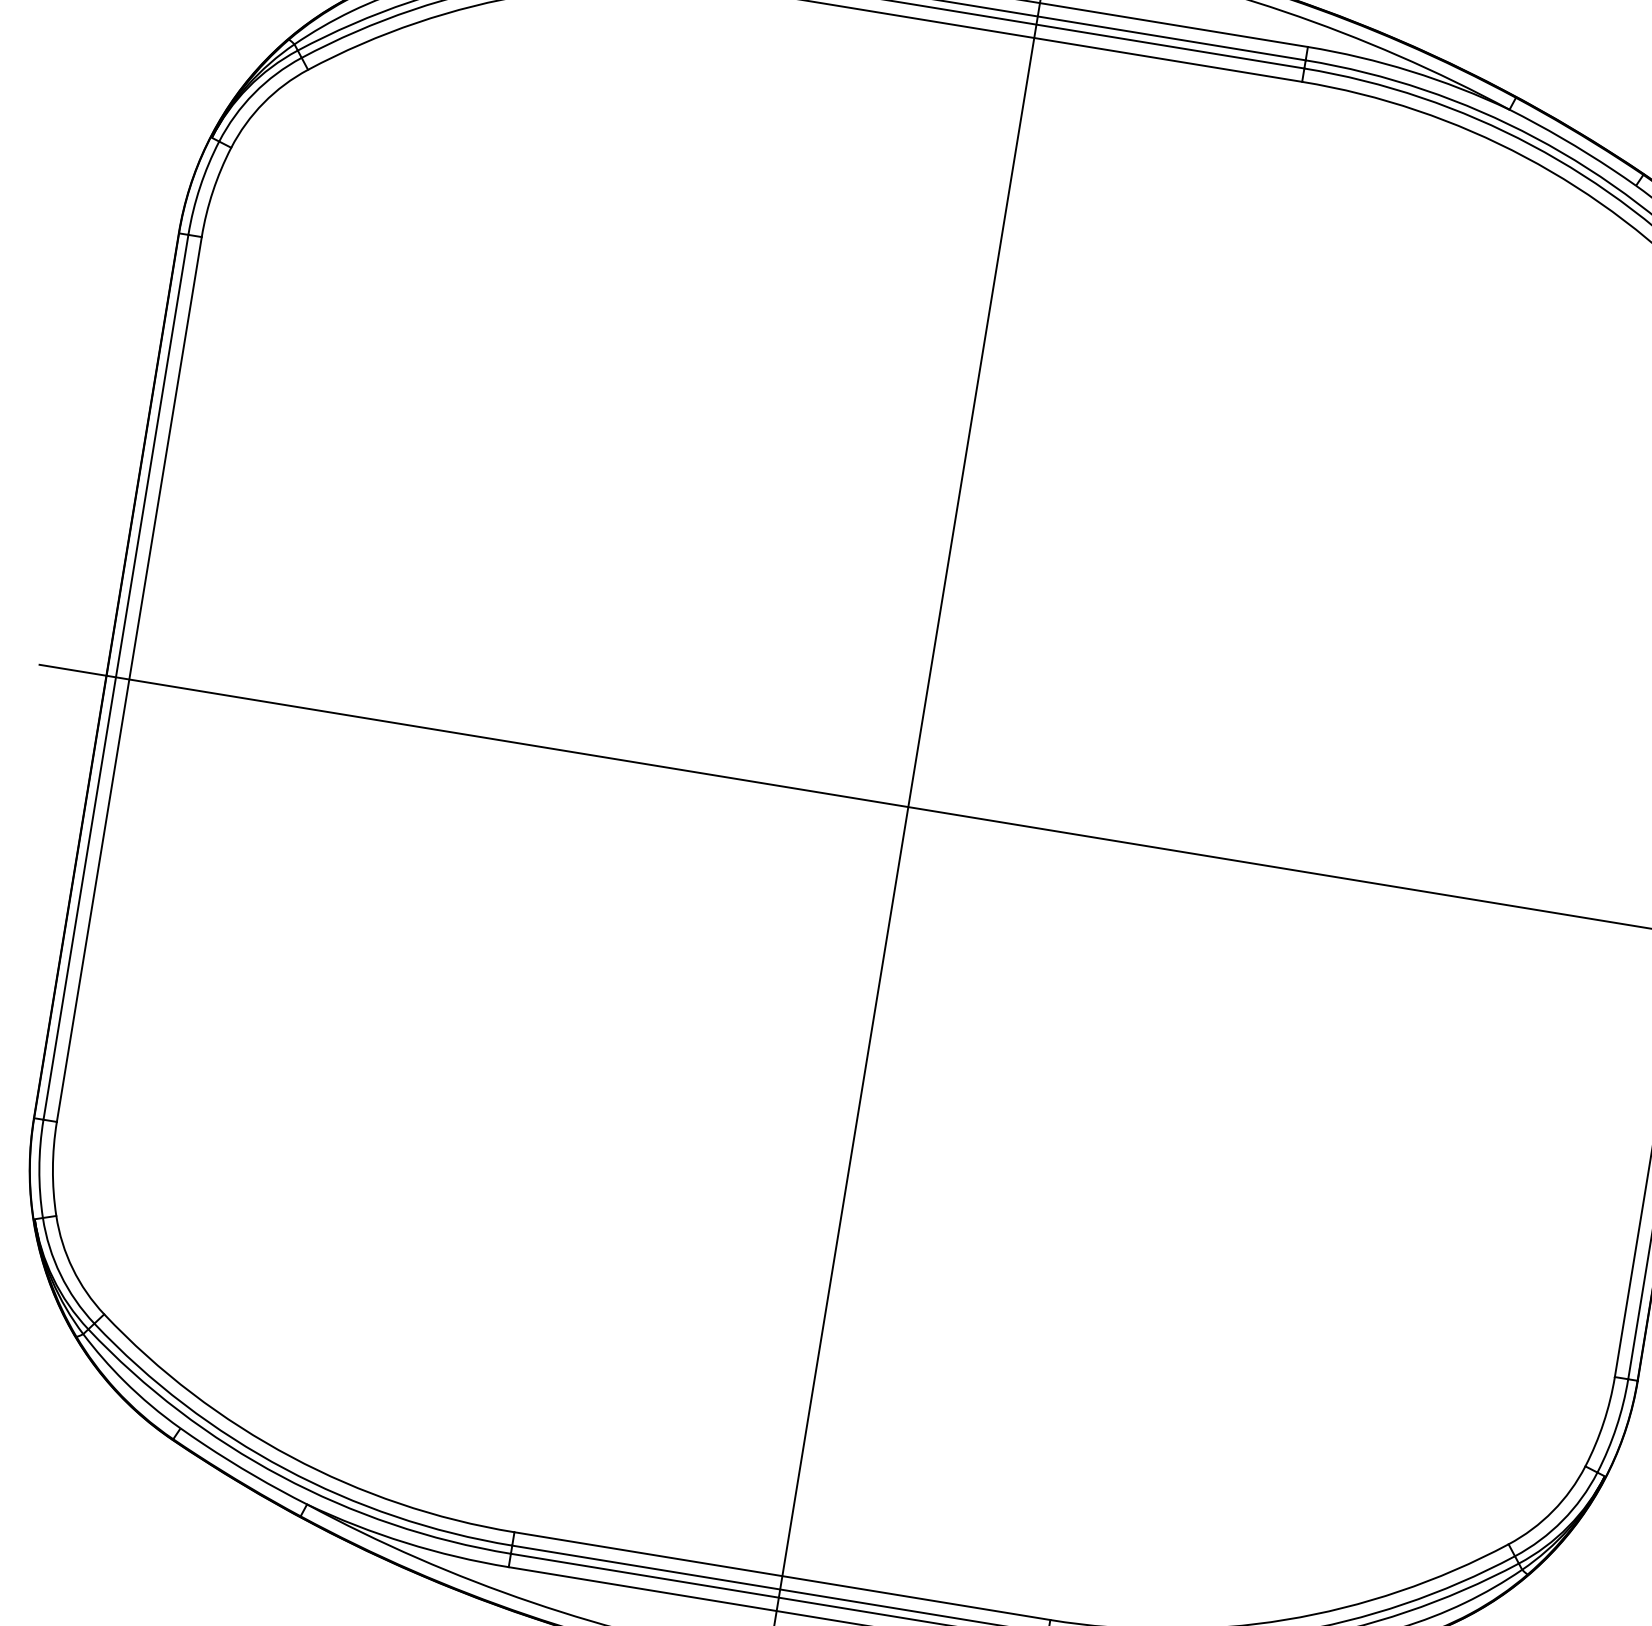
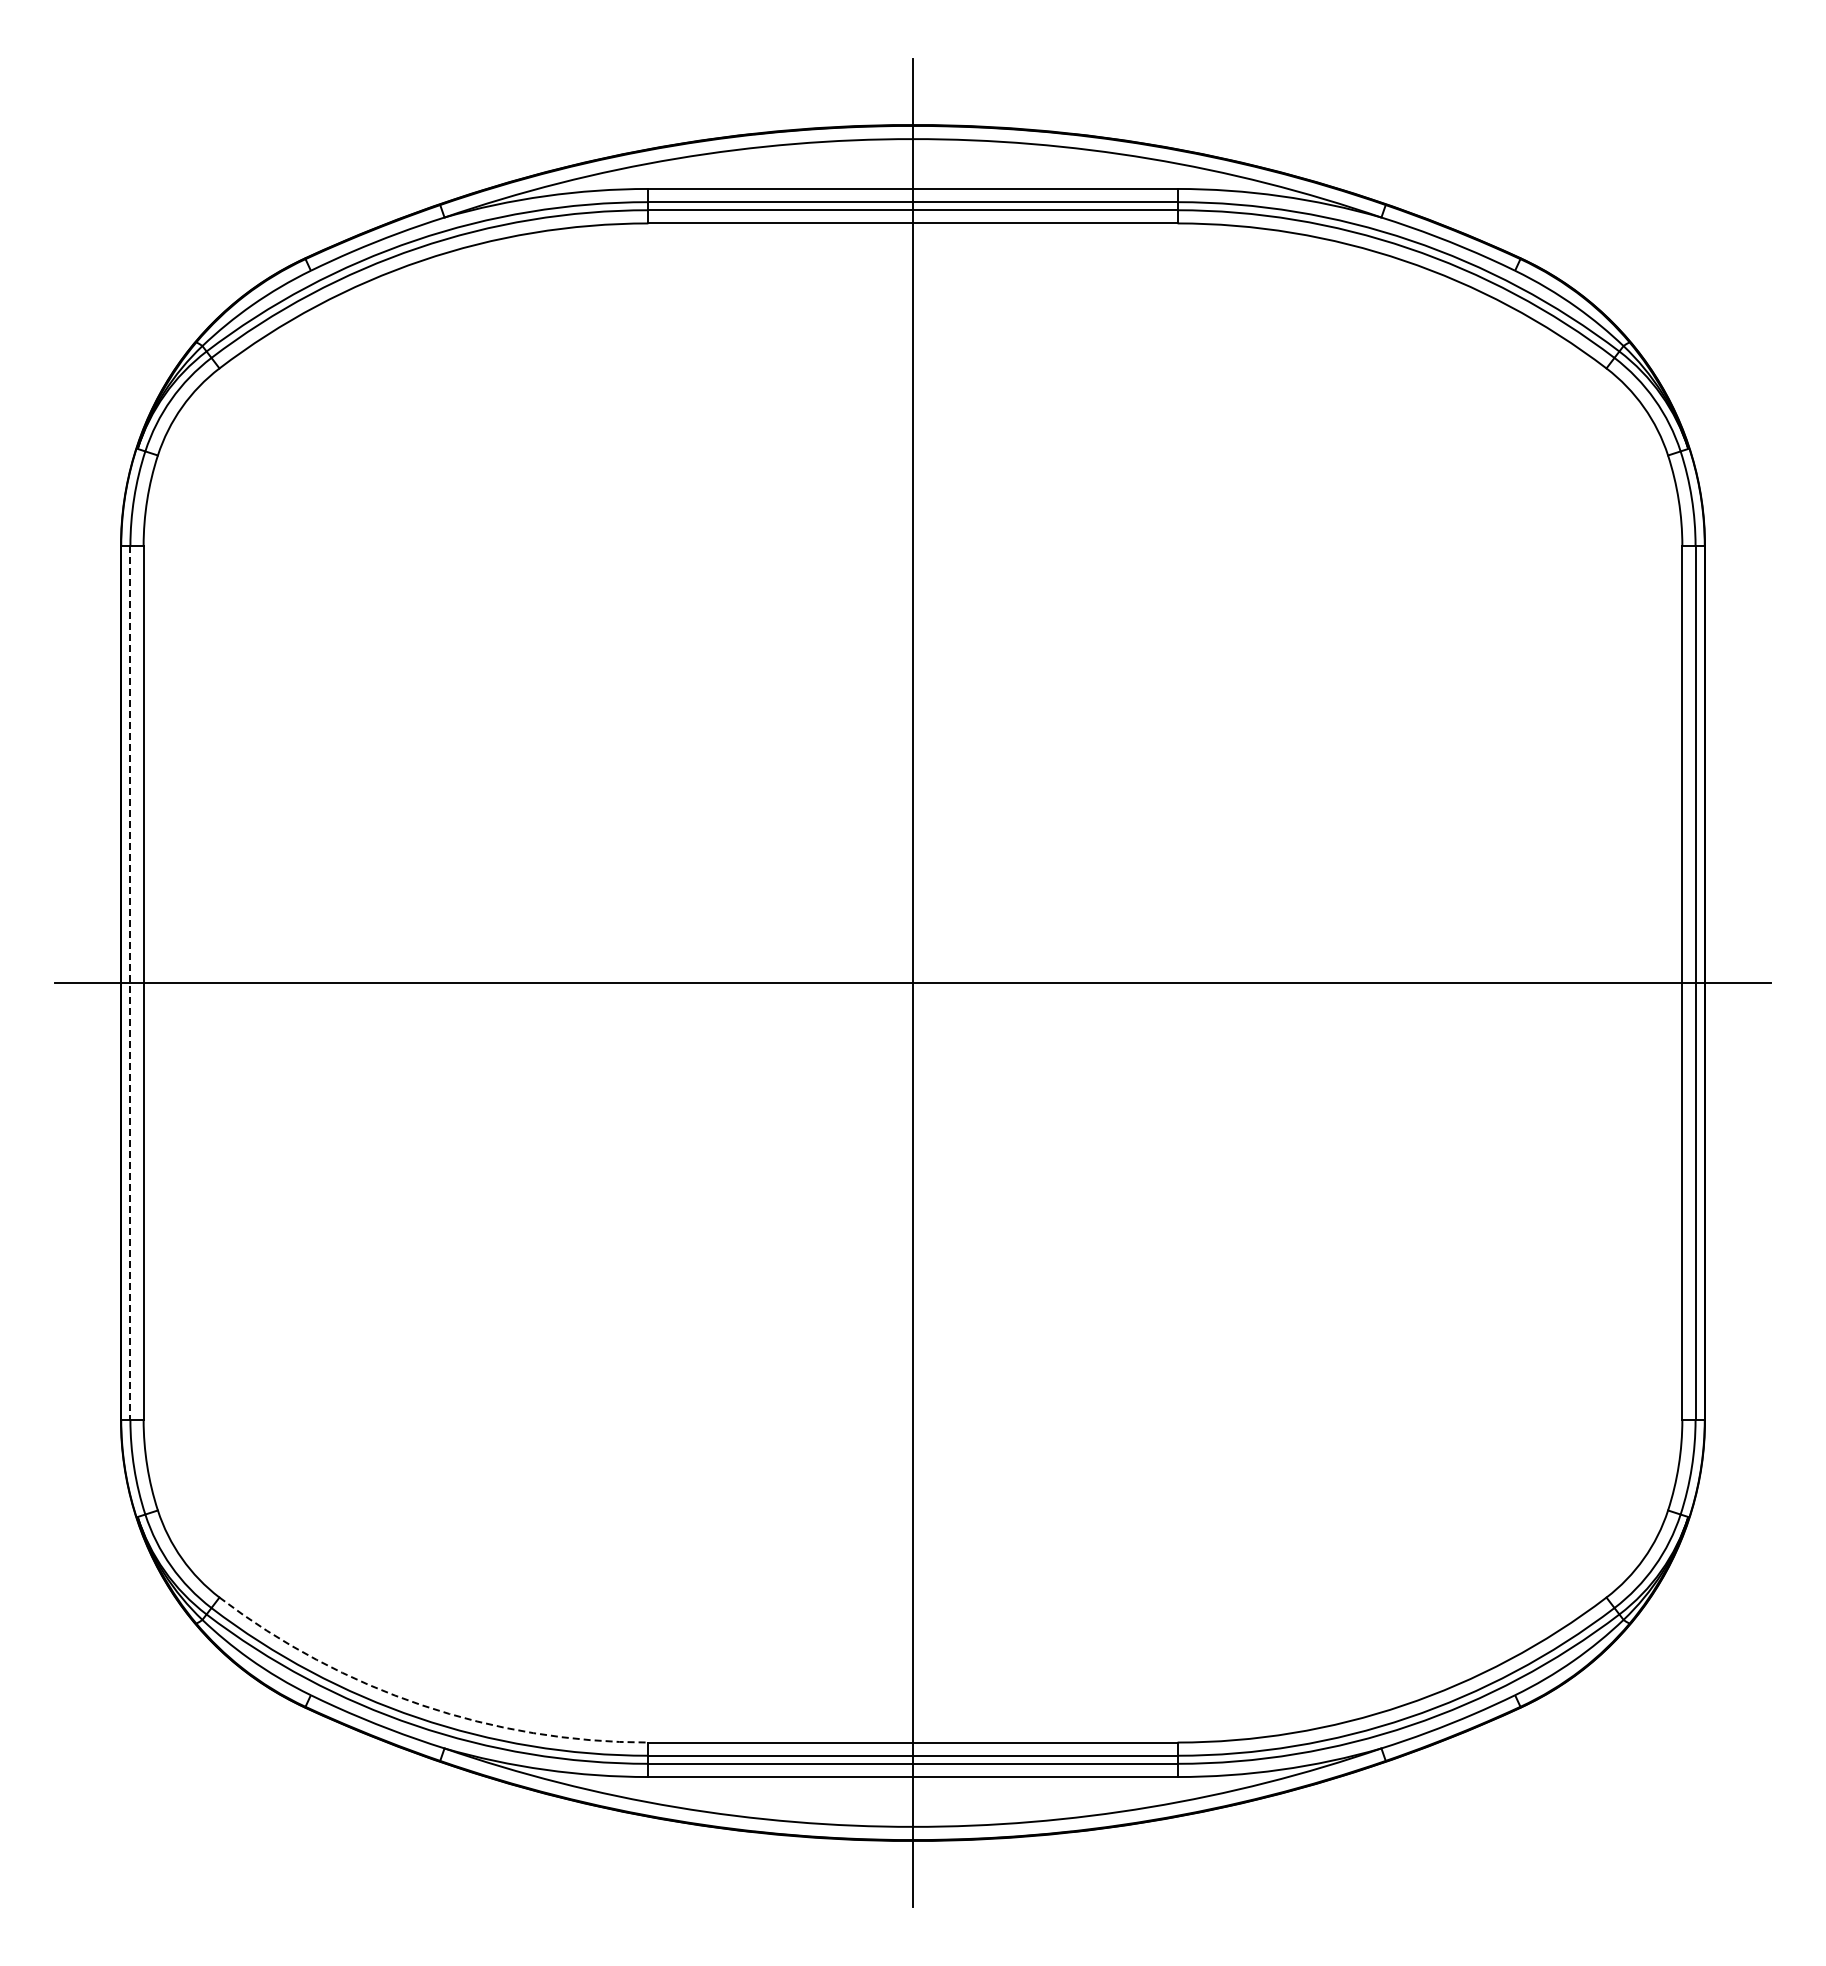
line: (115, 677) -> (130, 983), solid -> dashed
arc: (291, 1457) -> (422, 1705), solid -> dashed

